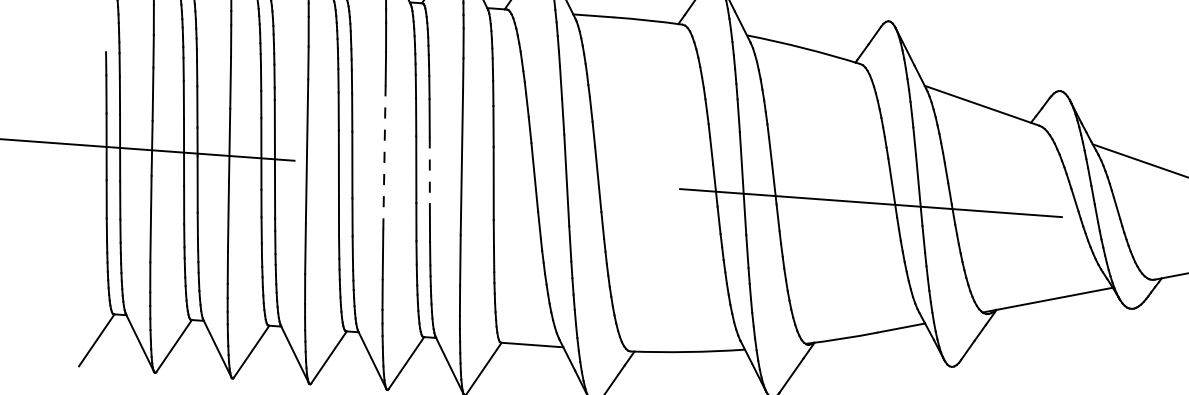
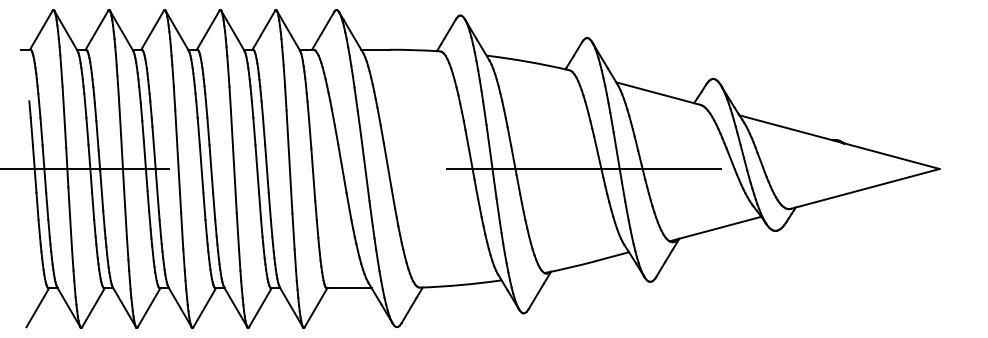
line: (384, 156) -> (233, 161), dashed -> solid
line: (429, 171) -> (266, 169), dashed -> solid

